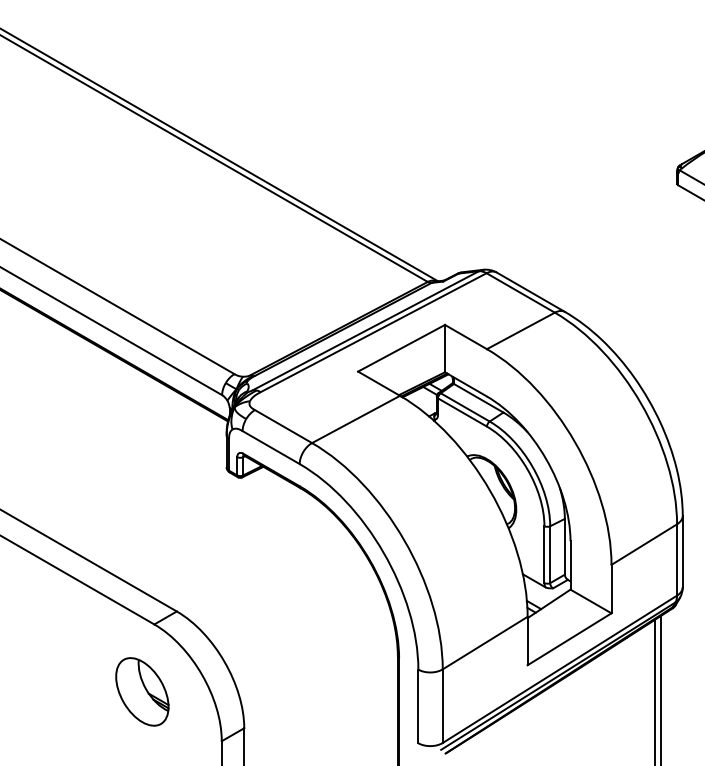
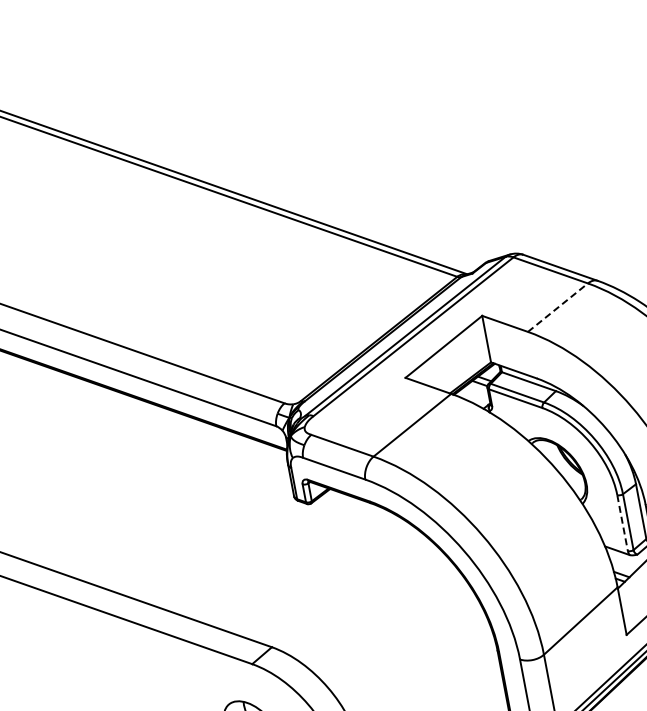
line: (520, 330) -> (557, 307), solid -> dashed
line: (544, 555) -> (622, 523), solid -> dashed

